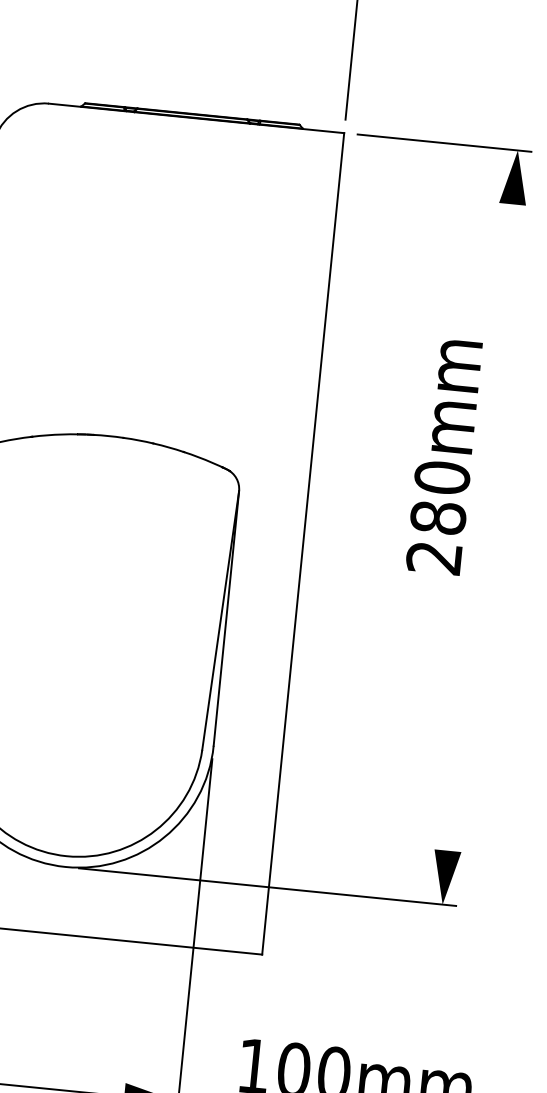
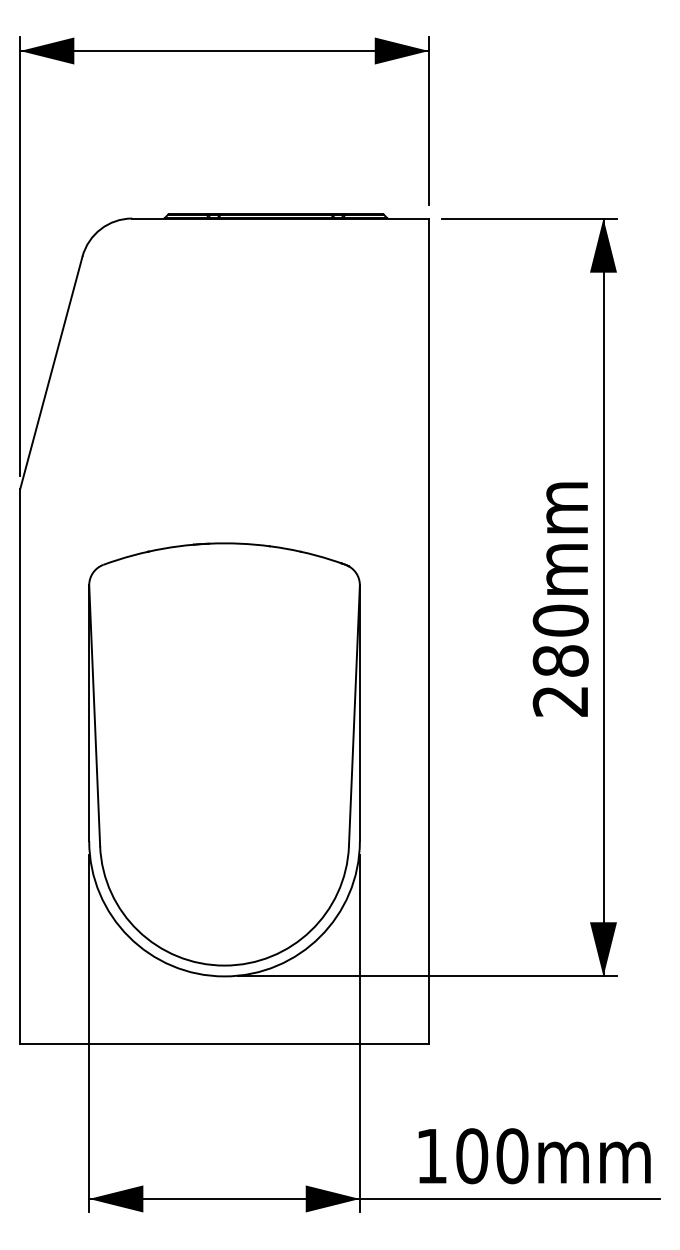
text: (444, 456) -> (560, 599), moved
line: (480, 527) -> (603, 597), added

